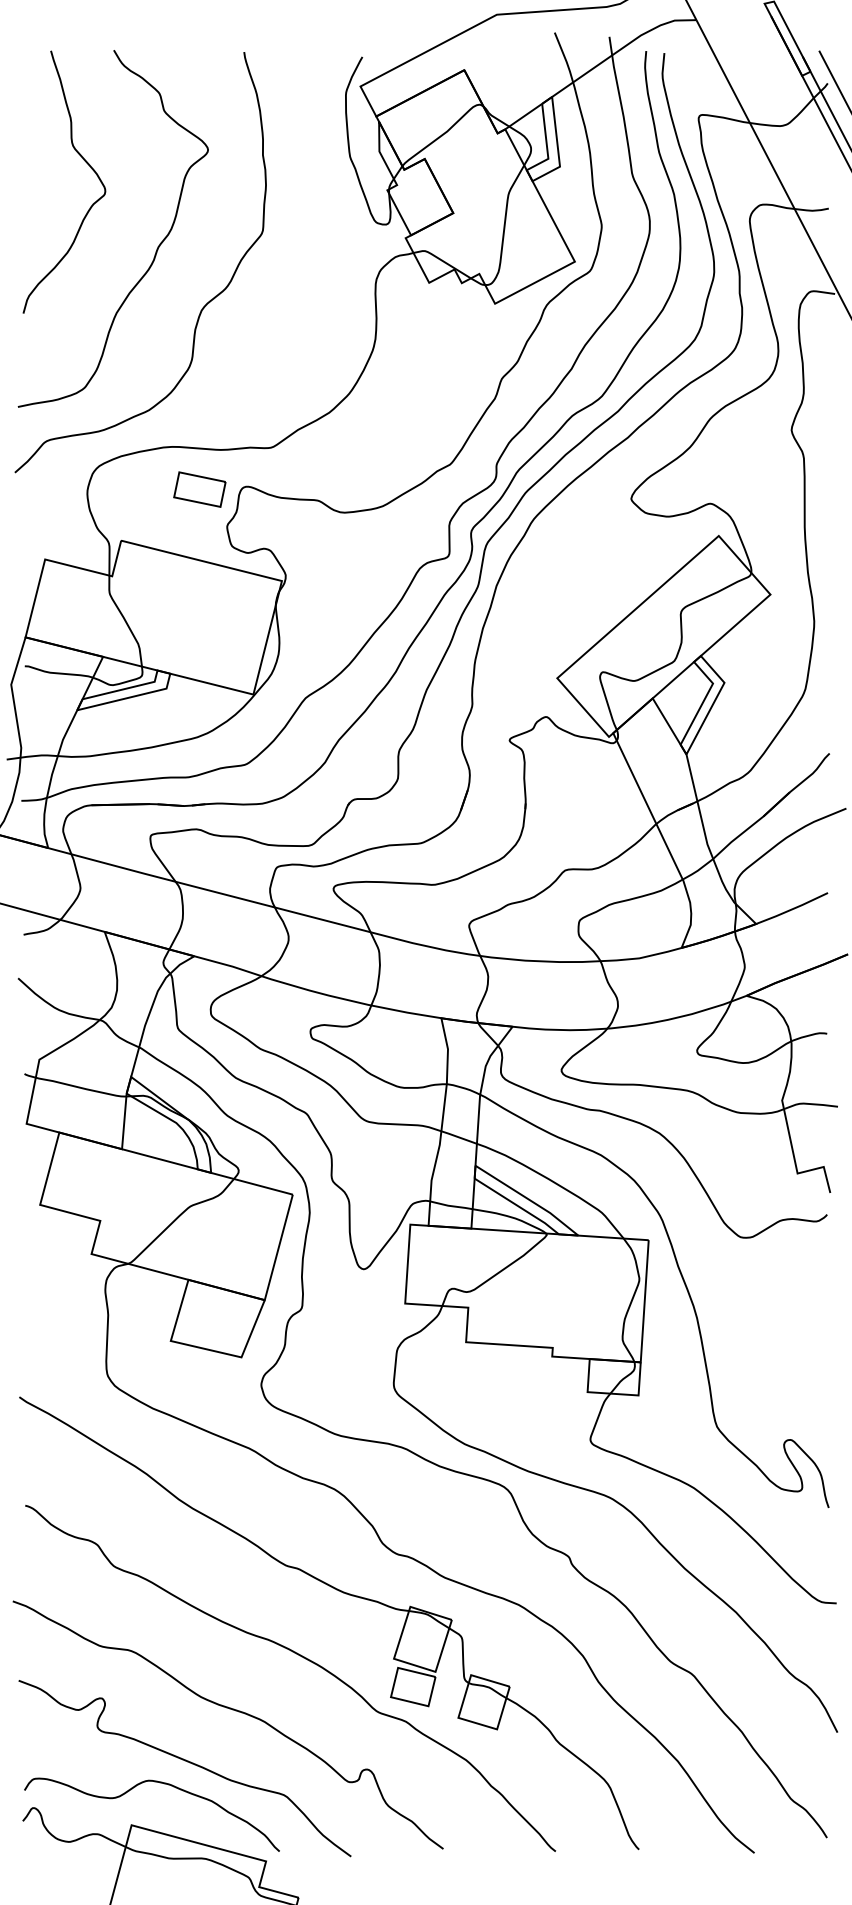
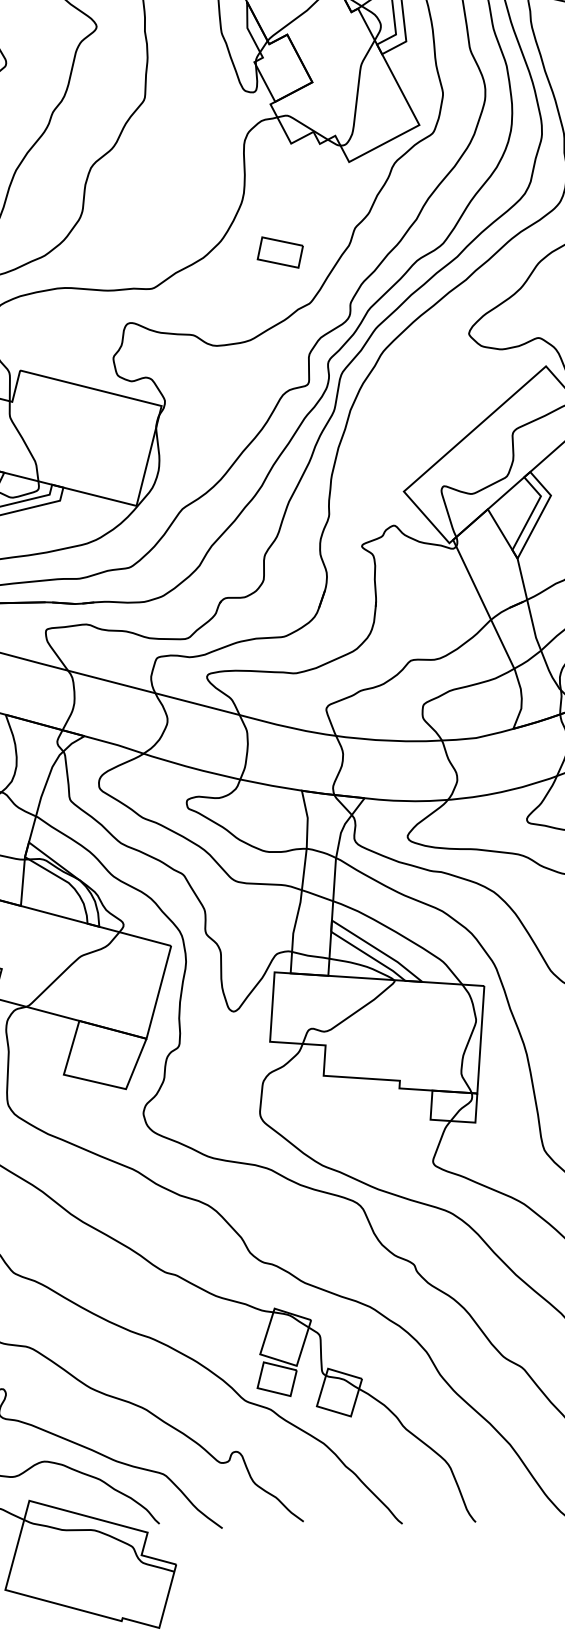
part: (199, 489) -> (280, 252), moved

